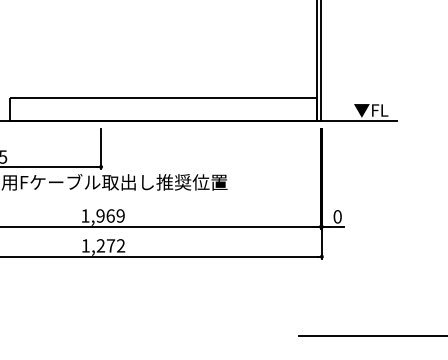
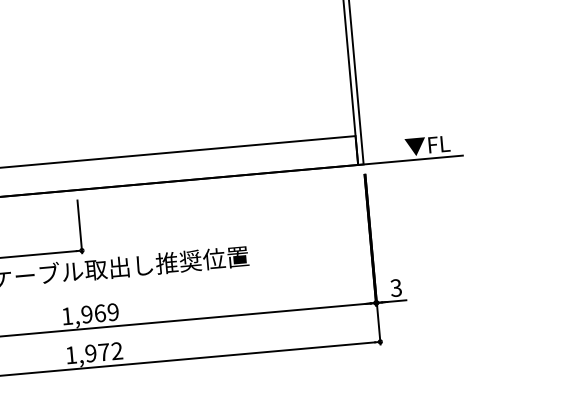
text: (337, 216) -> (396, 287), 0 -> 3
text: (100, 245) -> (90, 353), 1,272 -> 1,972

